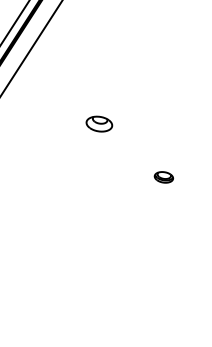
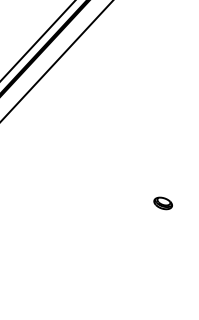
part: (99, 123) -> (107, 150), removed
part: (163, 177) -> (162, 203), moved

